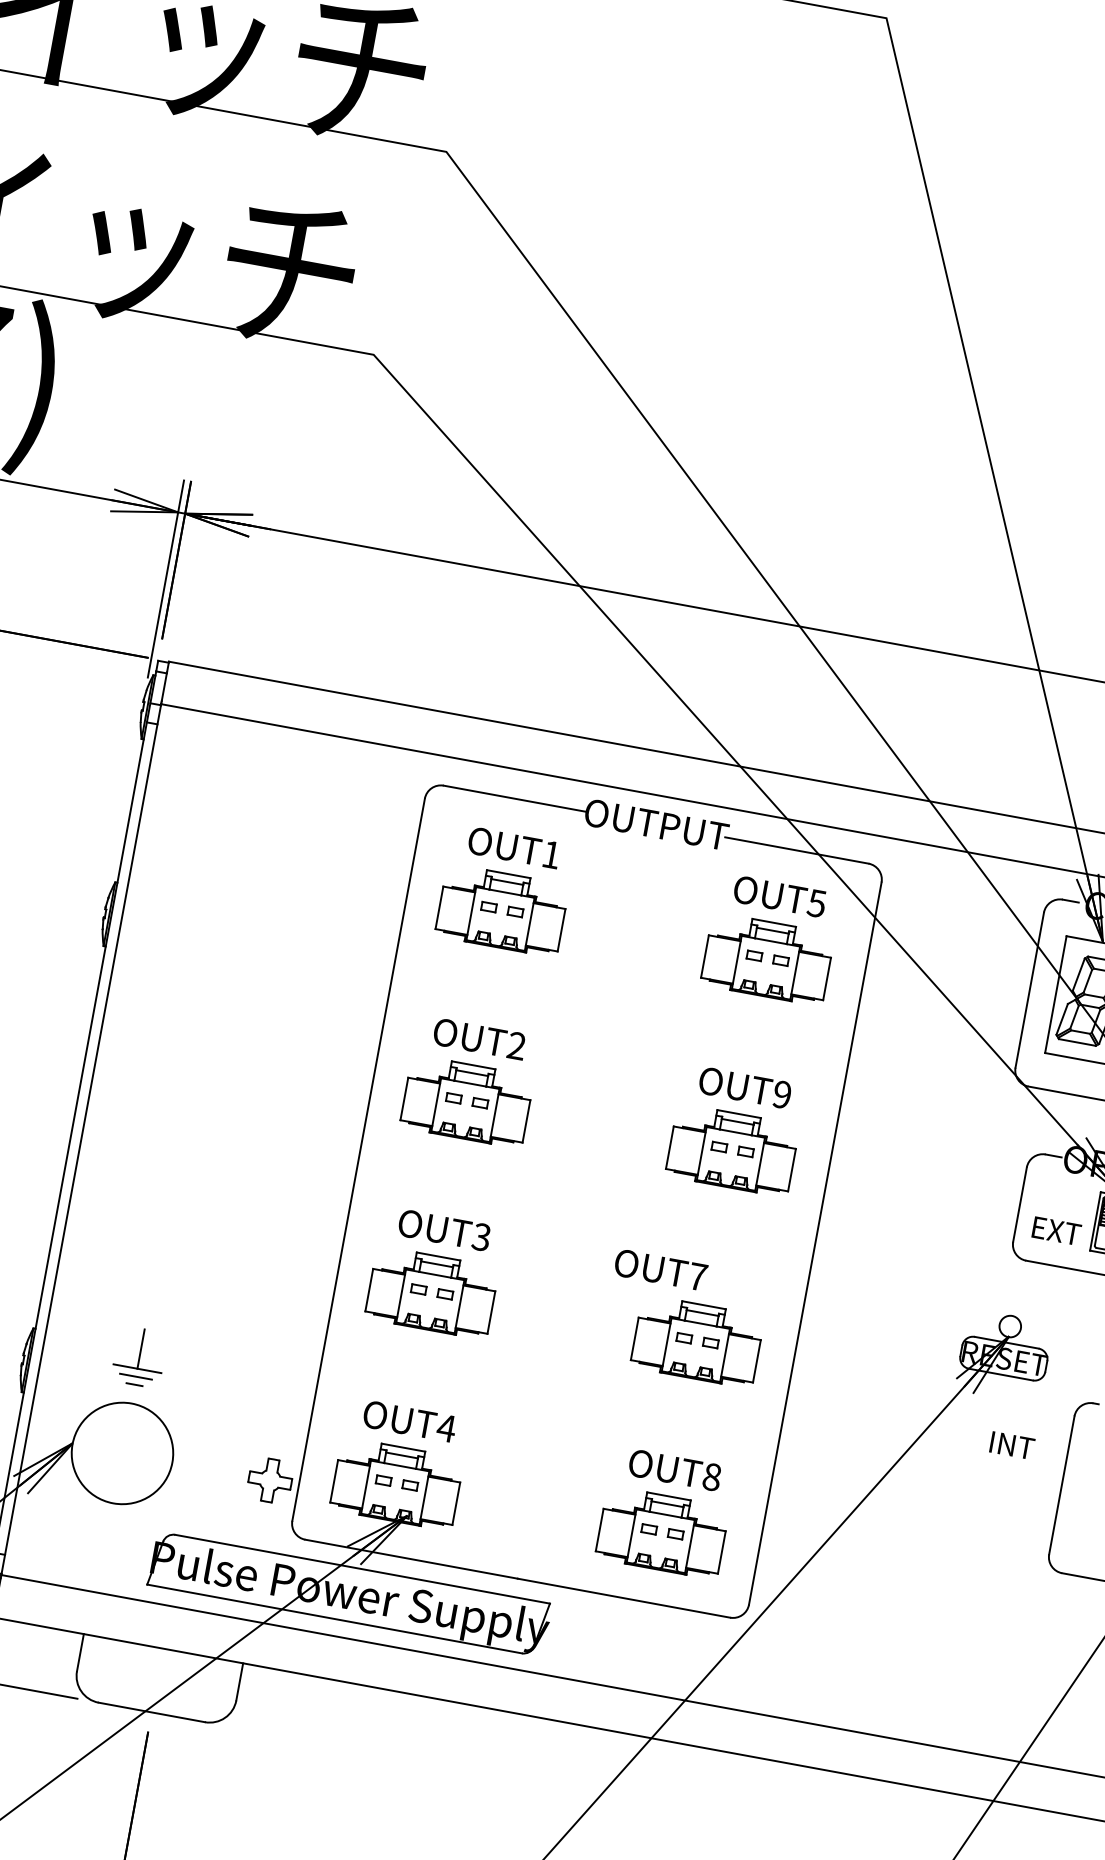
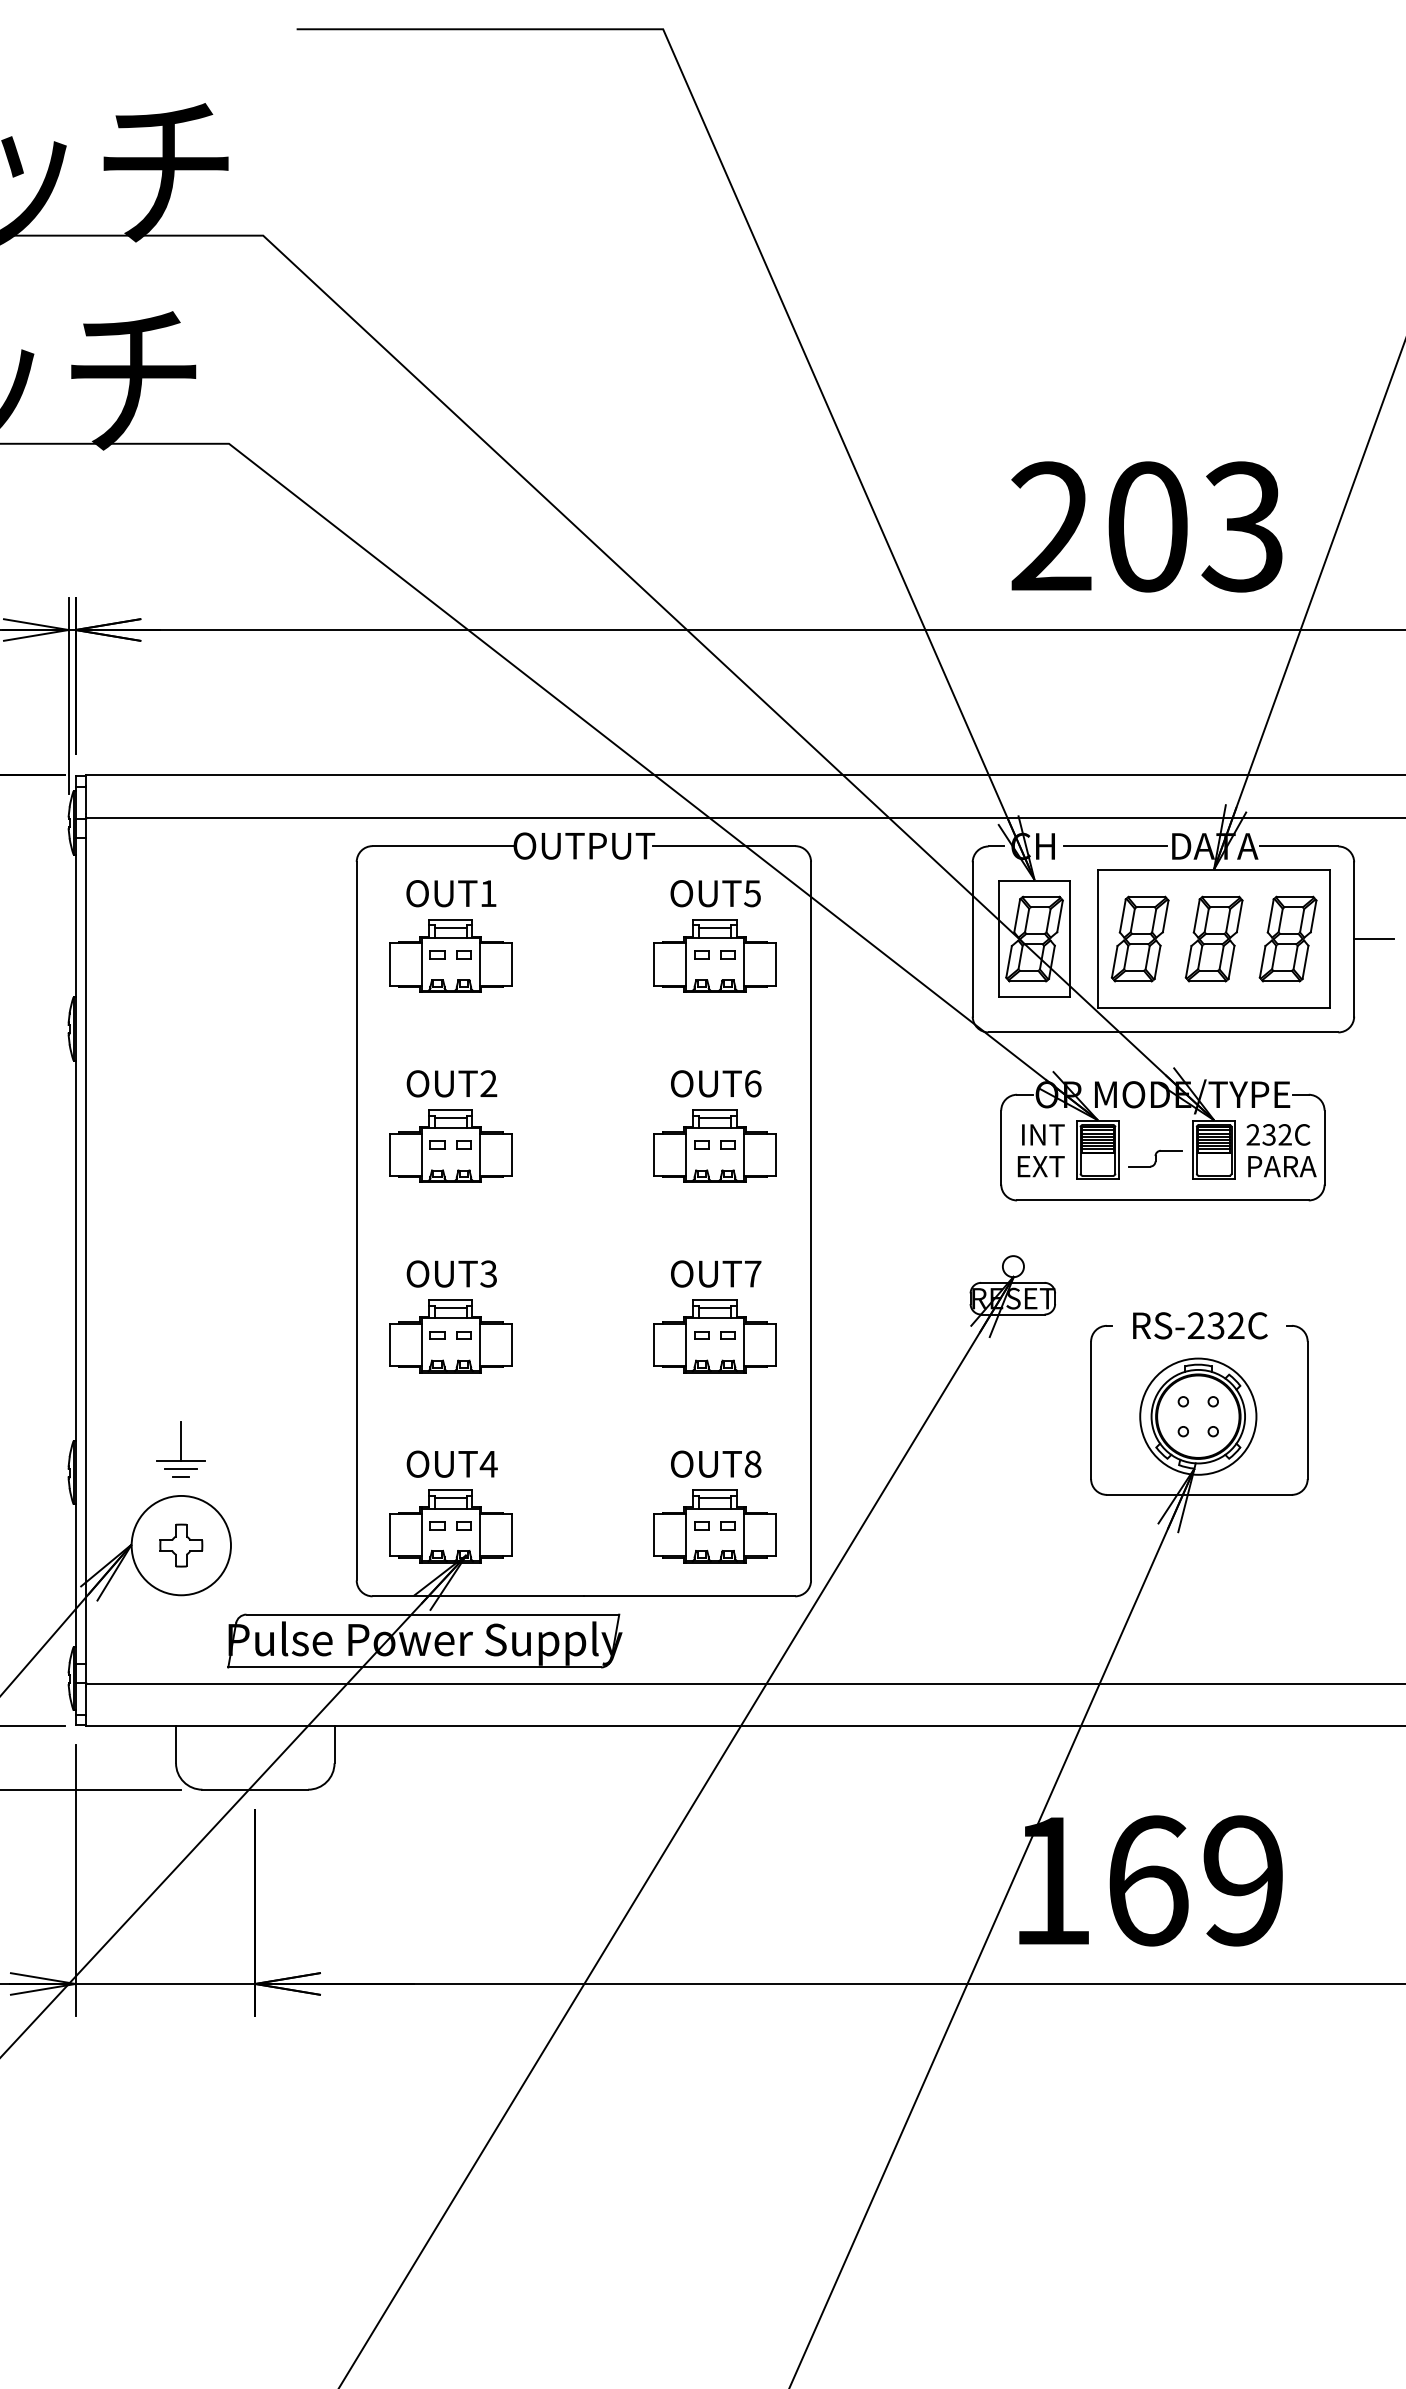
text: (781, 1094) -> (752, 1083), OUT9 -> OUT6
text: (661, 1269) -> (716, 1273), moved
text: (1012, 1445) -> (1043, 1134), moved
part: (270, 1480) -> (181, 1545), moved

